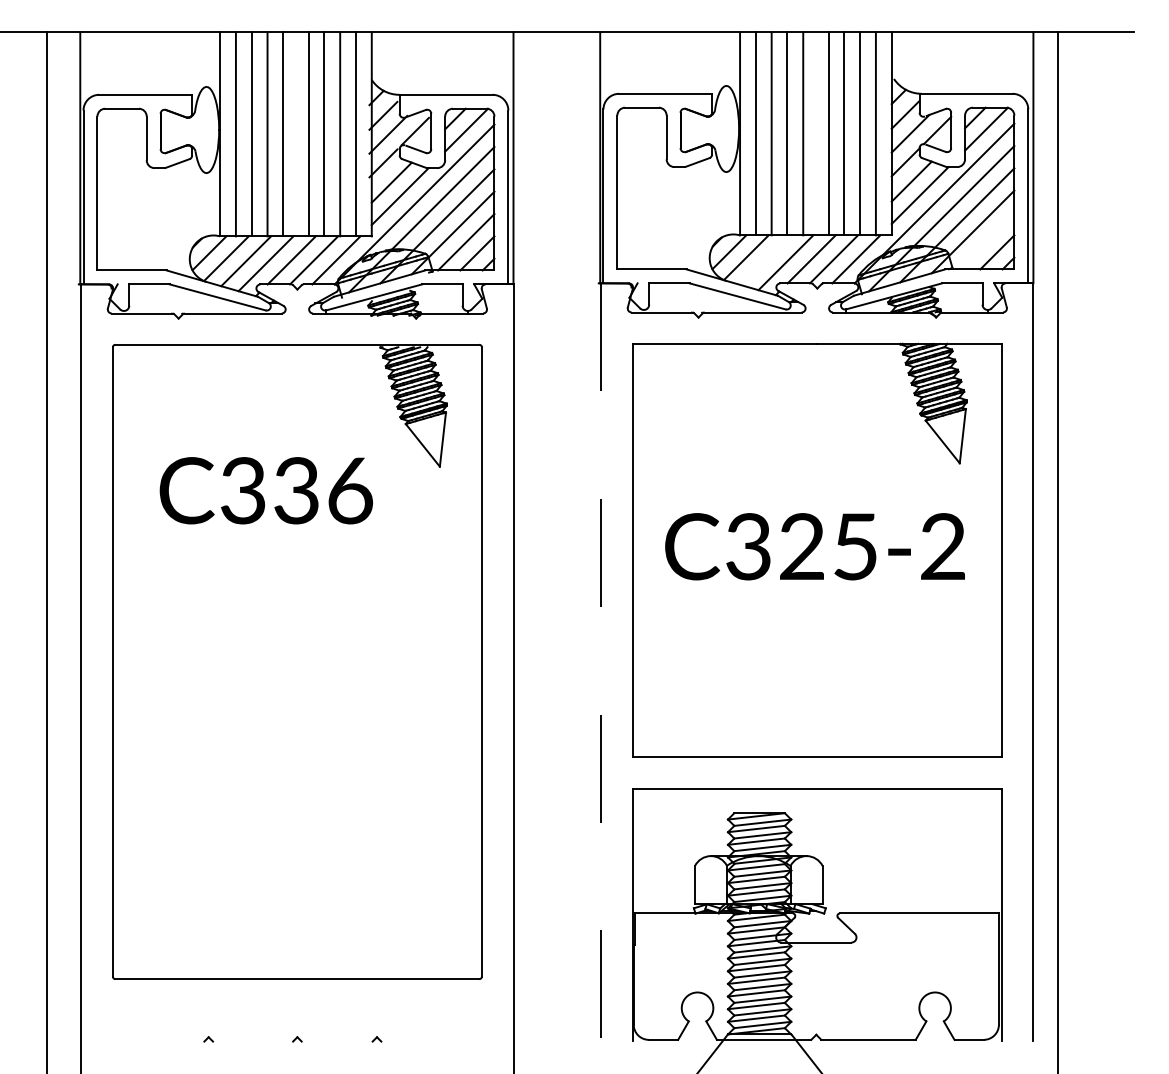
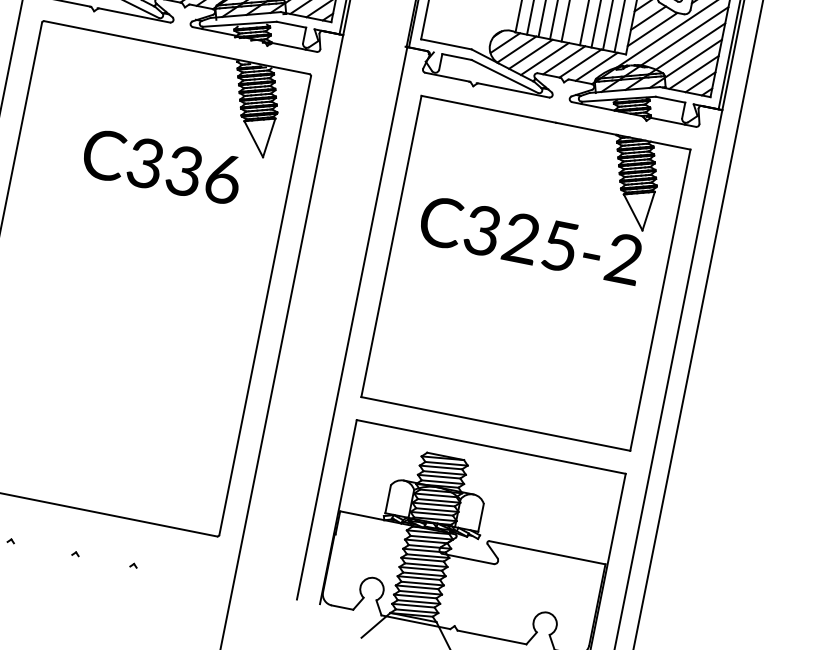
line: (985, 241) -> (693, 72), added
line: (766, 260) -> (531, 54), added
text: (265, 490) -> (161, 166), moved
text: (814, 546) -> (530, 240), moved
line: (601, 662) -> (352, 323), dashed -> solid

